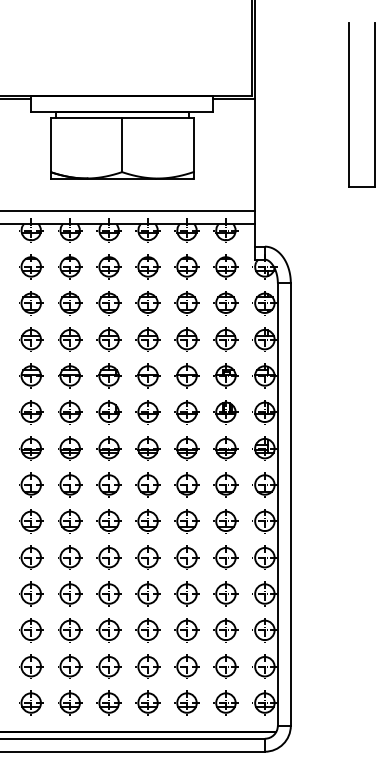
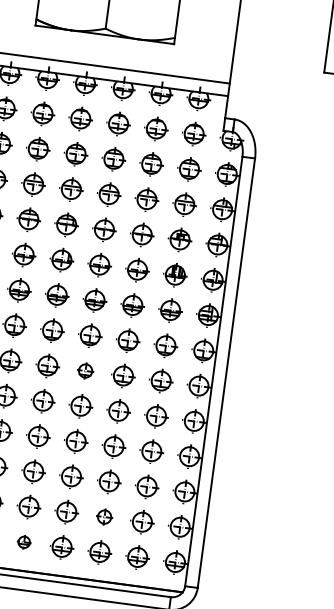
part: (147, 521) -> (85, 371), size x0.7
part: (186, 666) -> (104, 516), size x0.7
part: (108, 702) -> (23, 541), size x0.6

